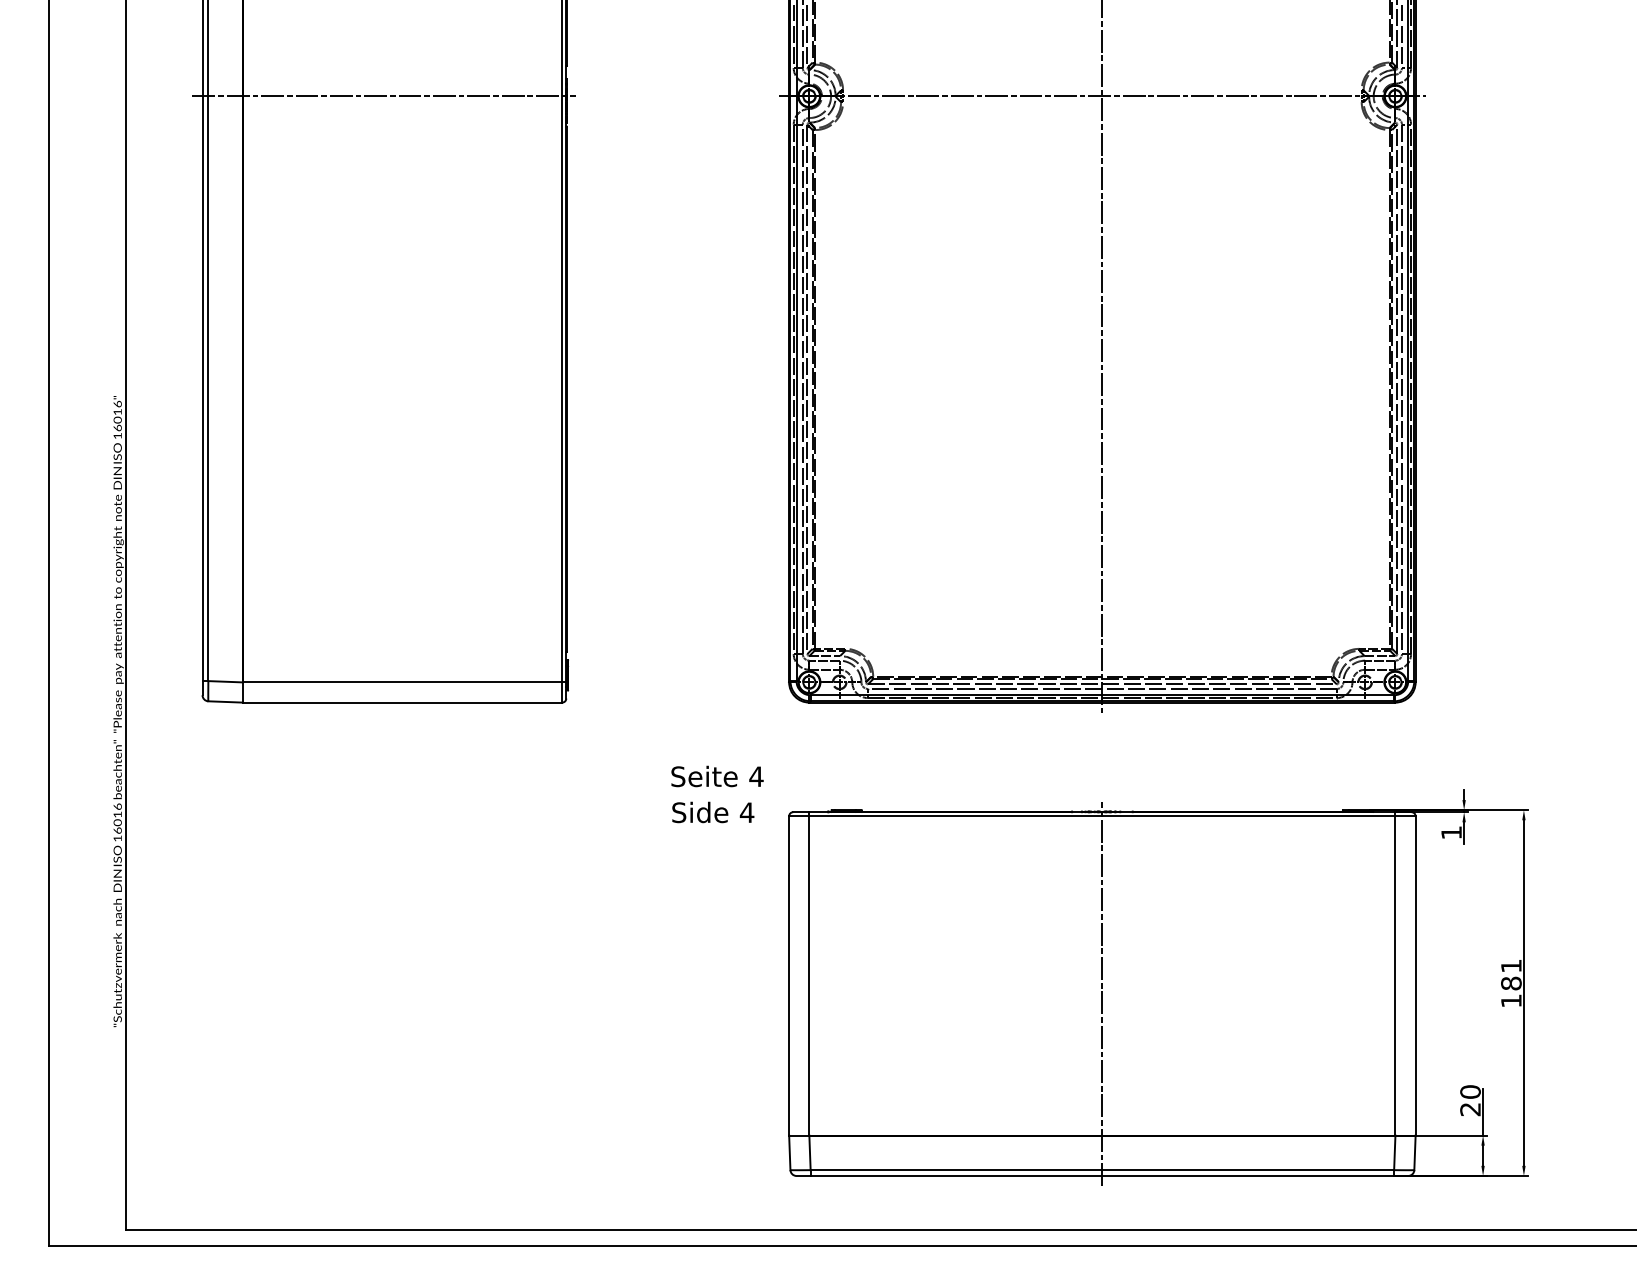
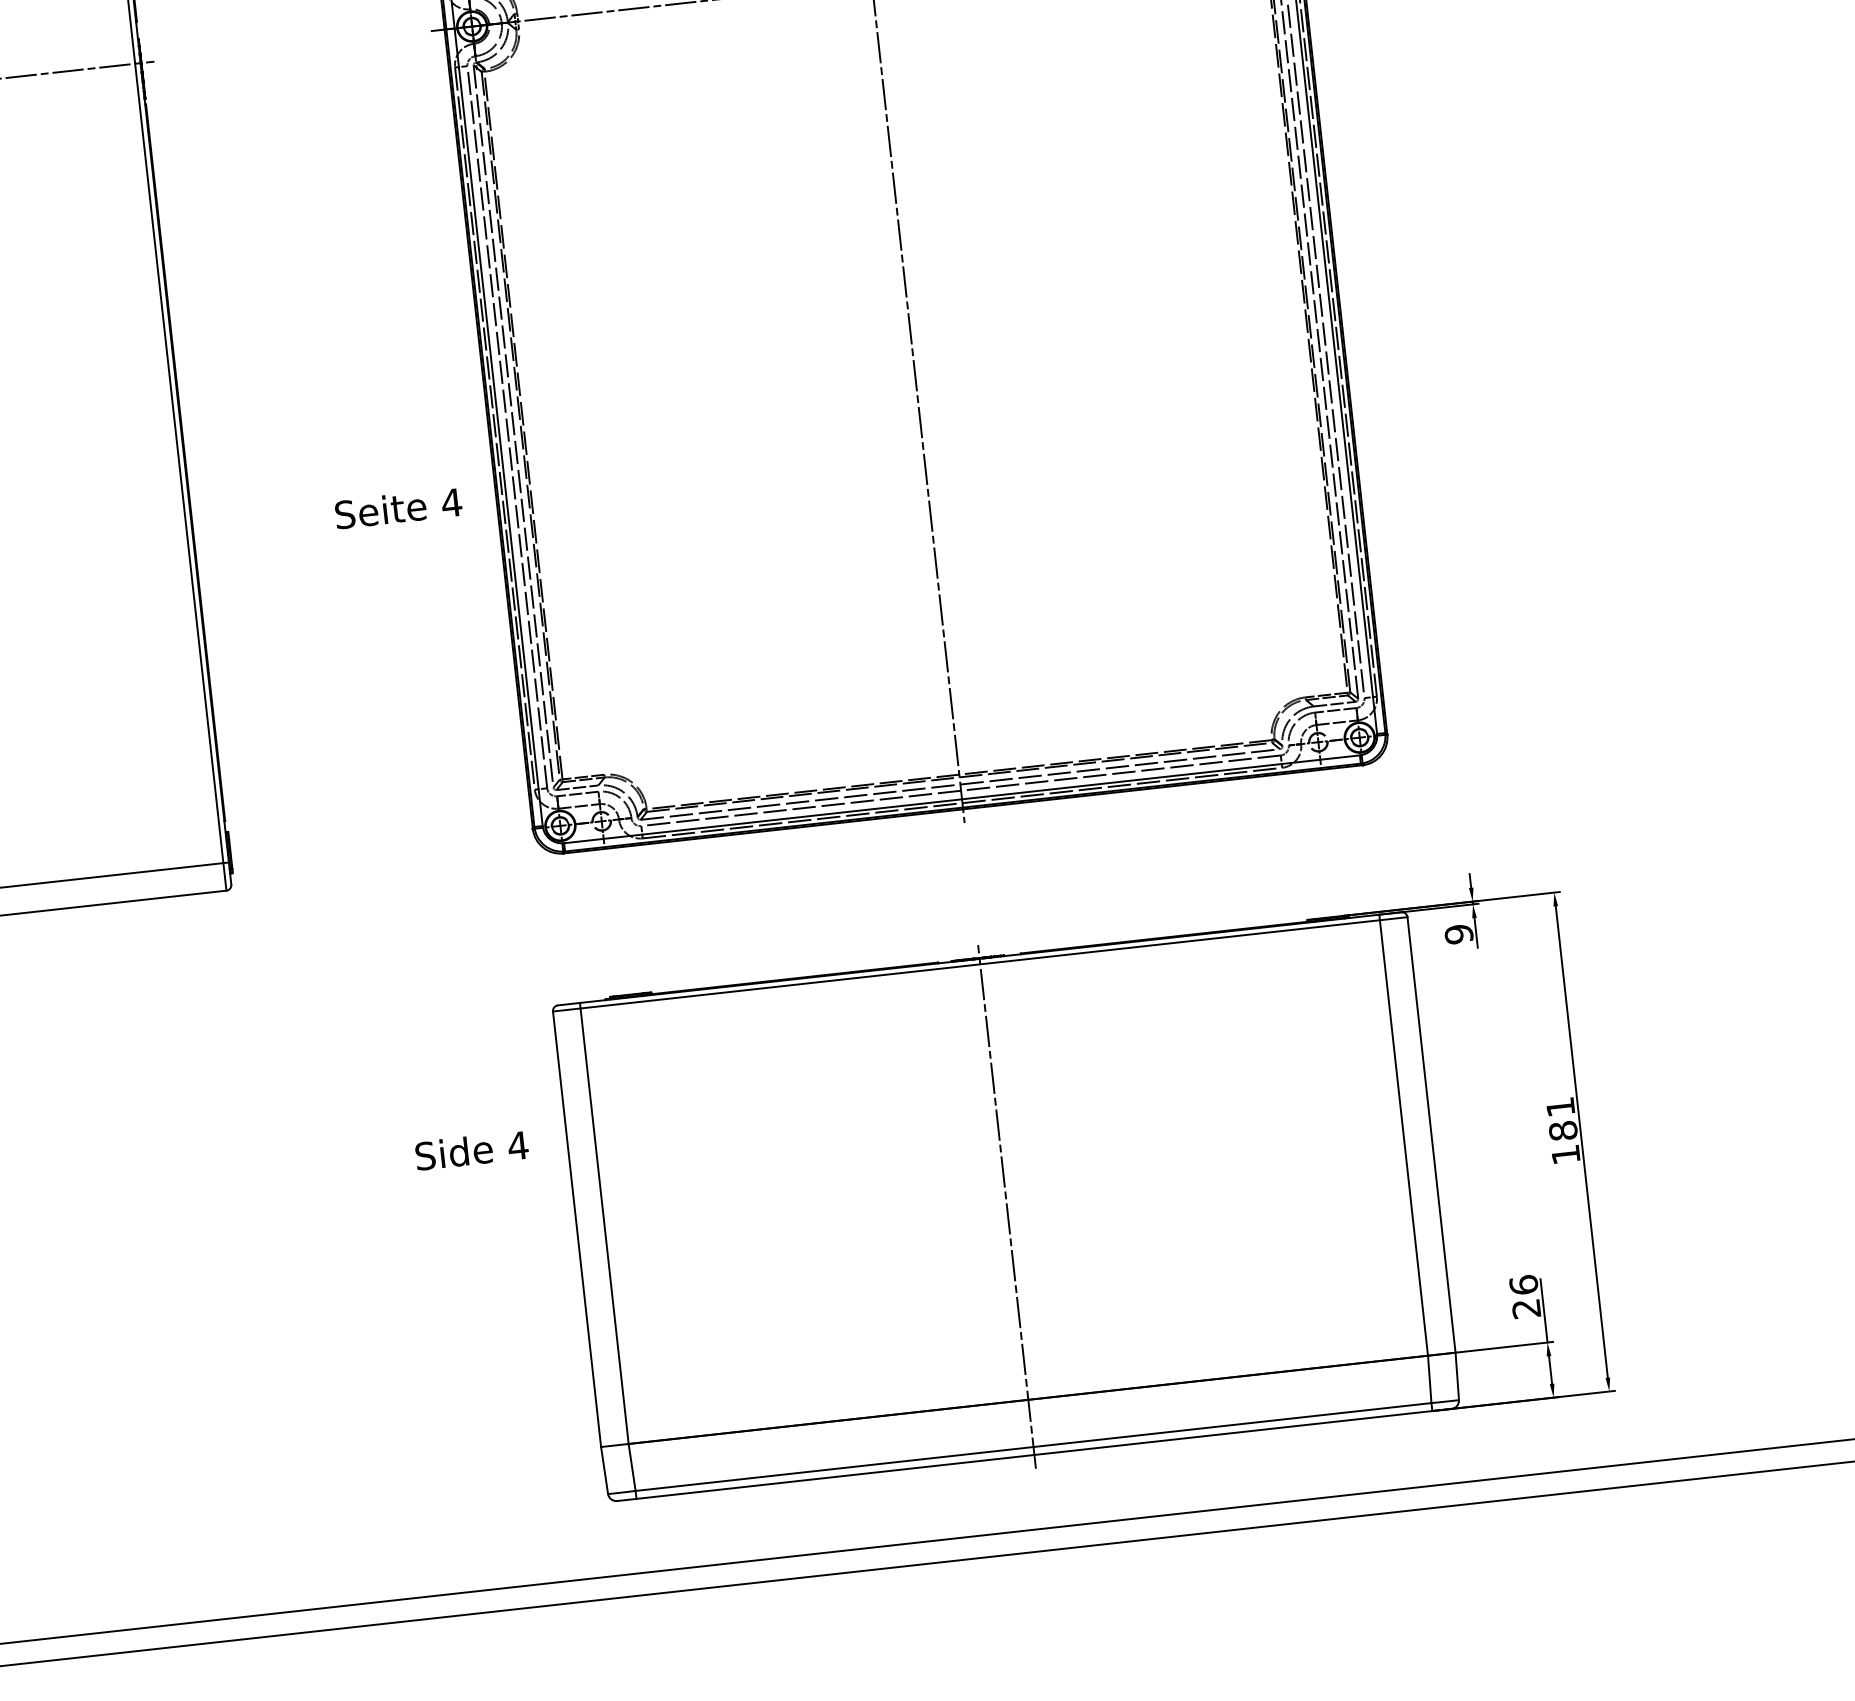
text: (717, 776) -> (398, 508), moved
text: (713, 812) -> (472, 1150), moved
text: (1451, 832) -> (1458, 933), 1 -> 9
text: (1470, 1091) -> (1523, 1284), 20 -> 26

